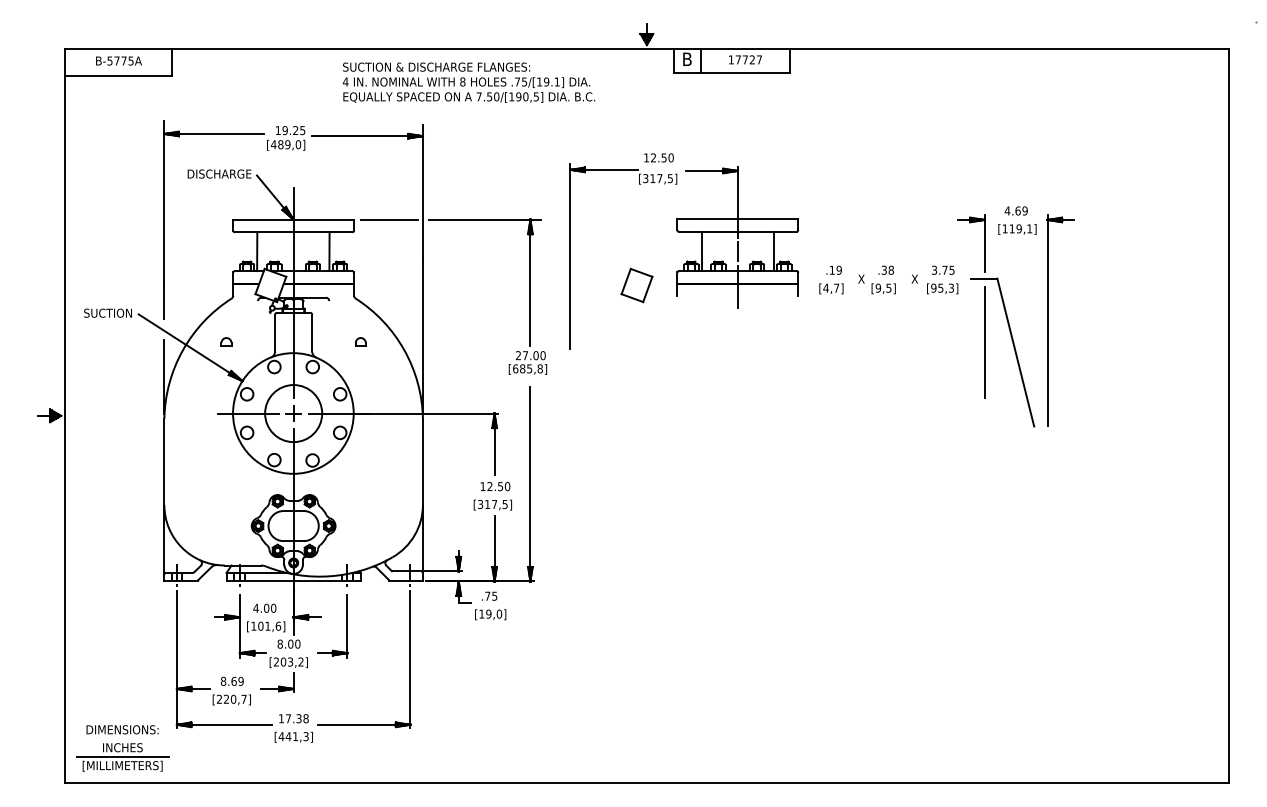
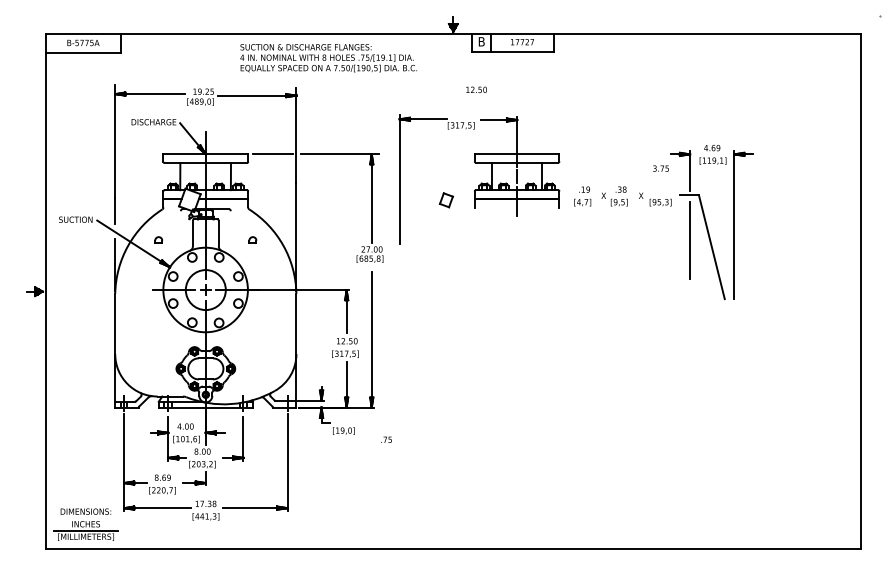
text: (658, 157) -> (476, 89), moved
text: (943, 269) -> (661, 168), moved
part: (636, 285) -> (446, 200), size x0.6
text: (489, 595) -> (386, 439), moved

